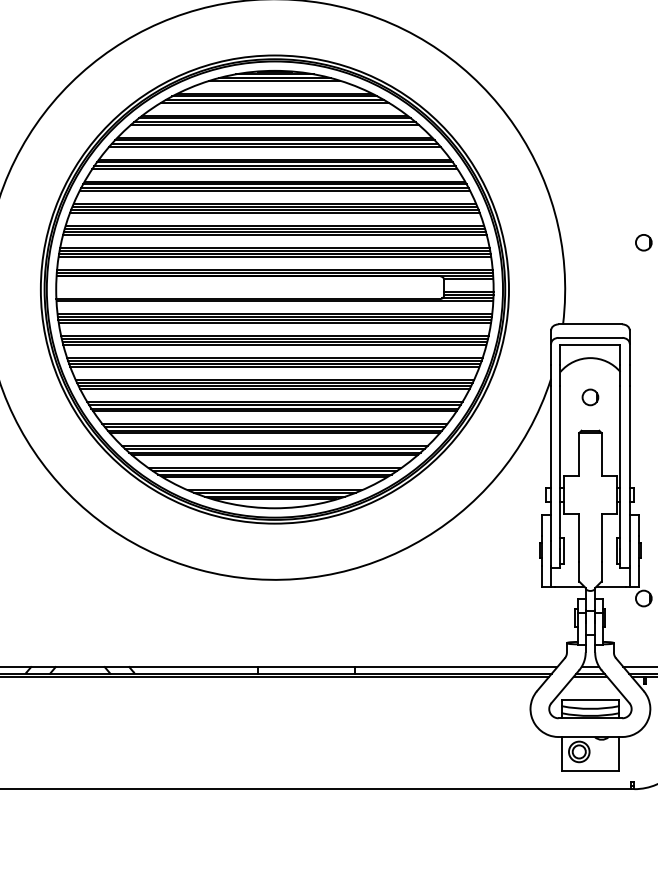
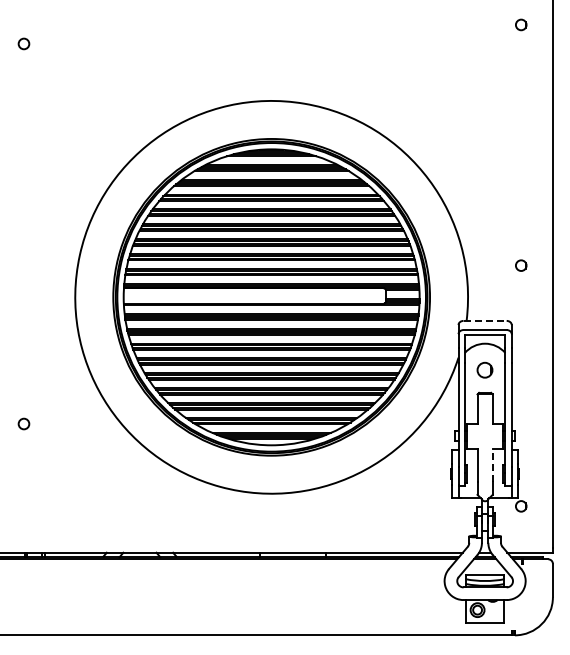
line: (590, 323) -> (485, 320), solid -> dashed
circle: (590, 397) -> (485, 370), size x1.4
line: (601, 536) -> (492, 464), solid -> dashed

